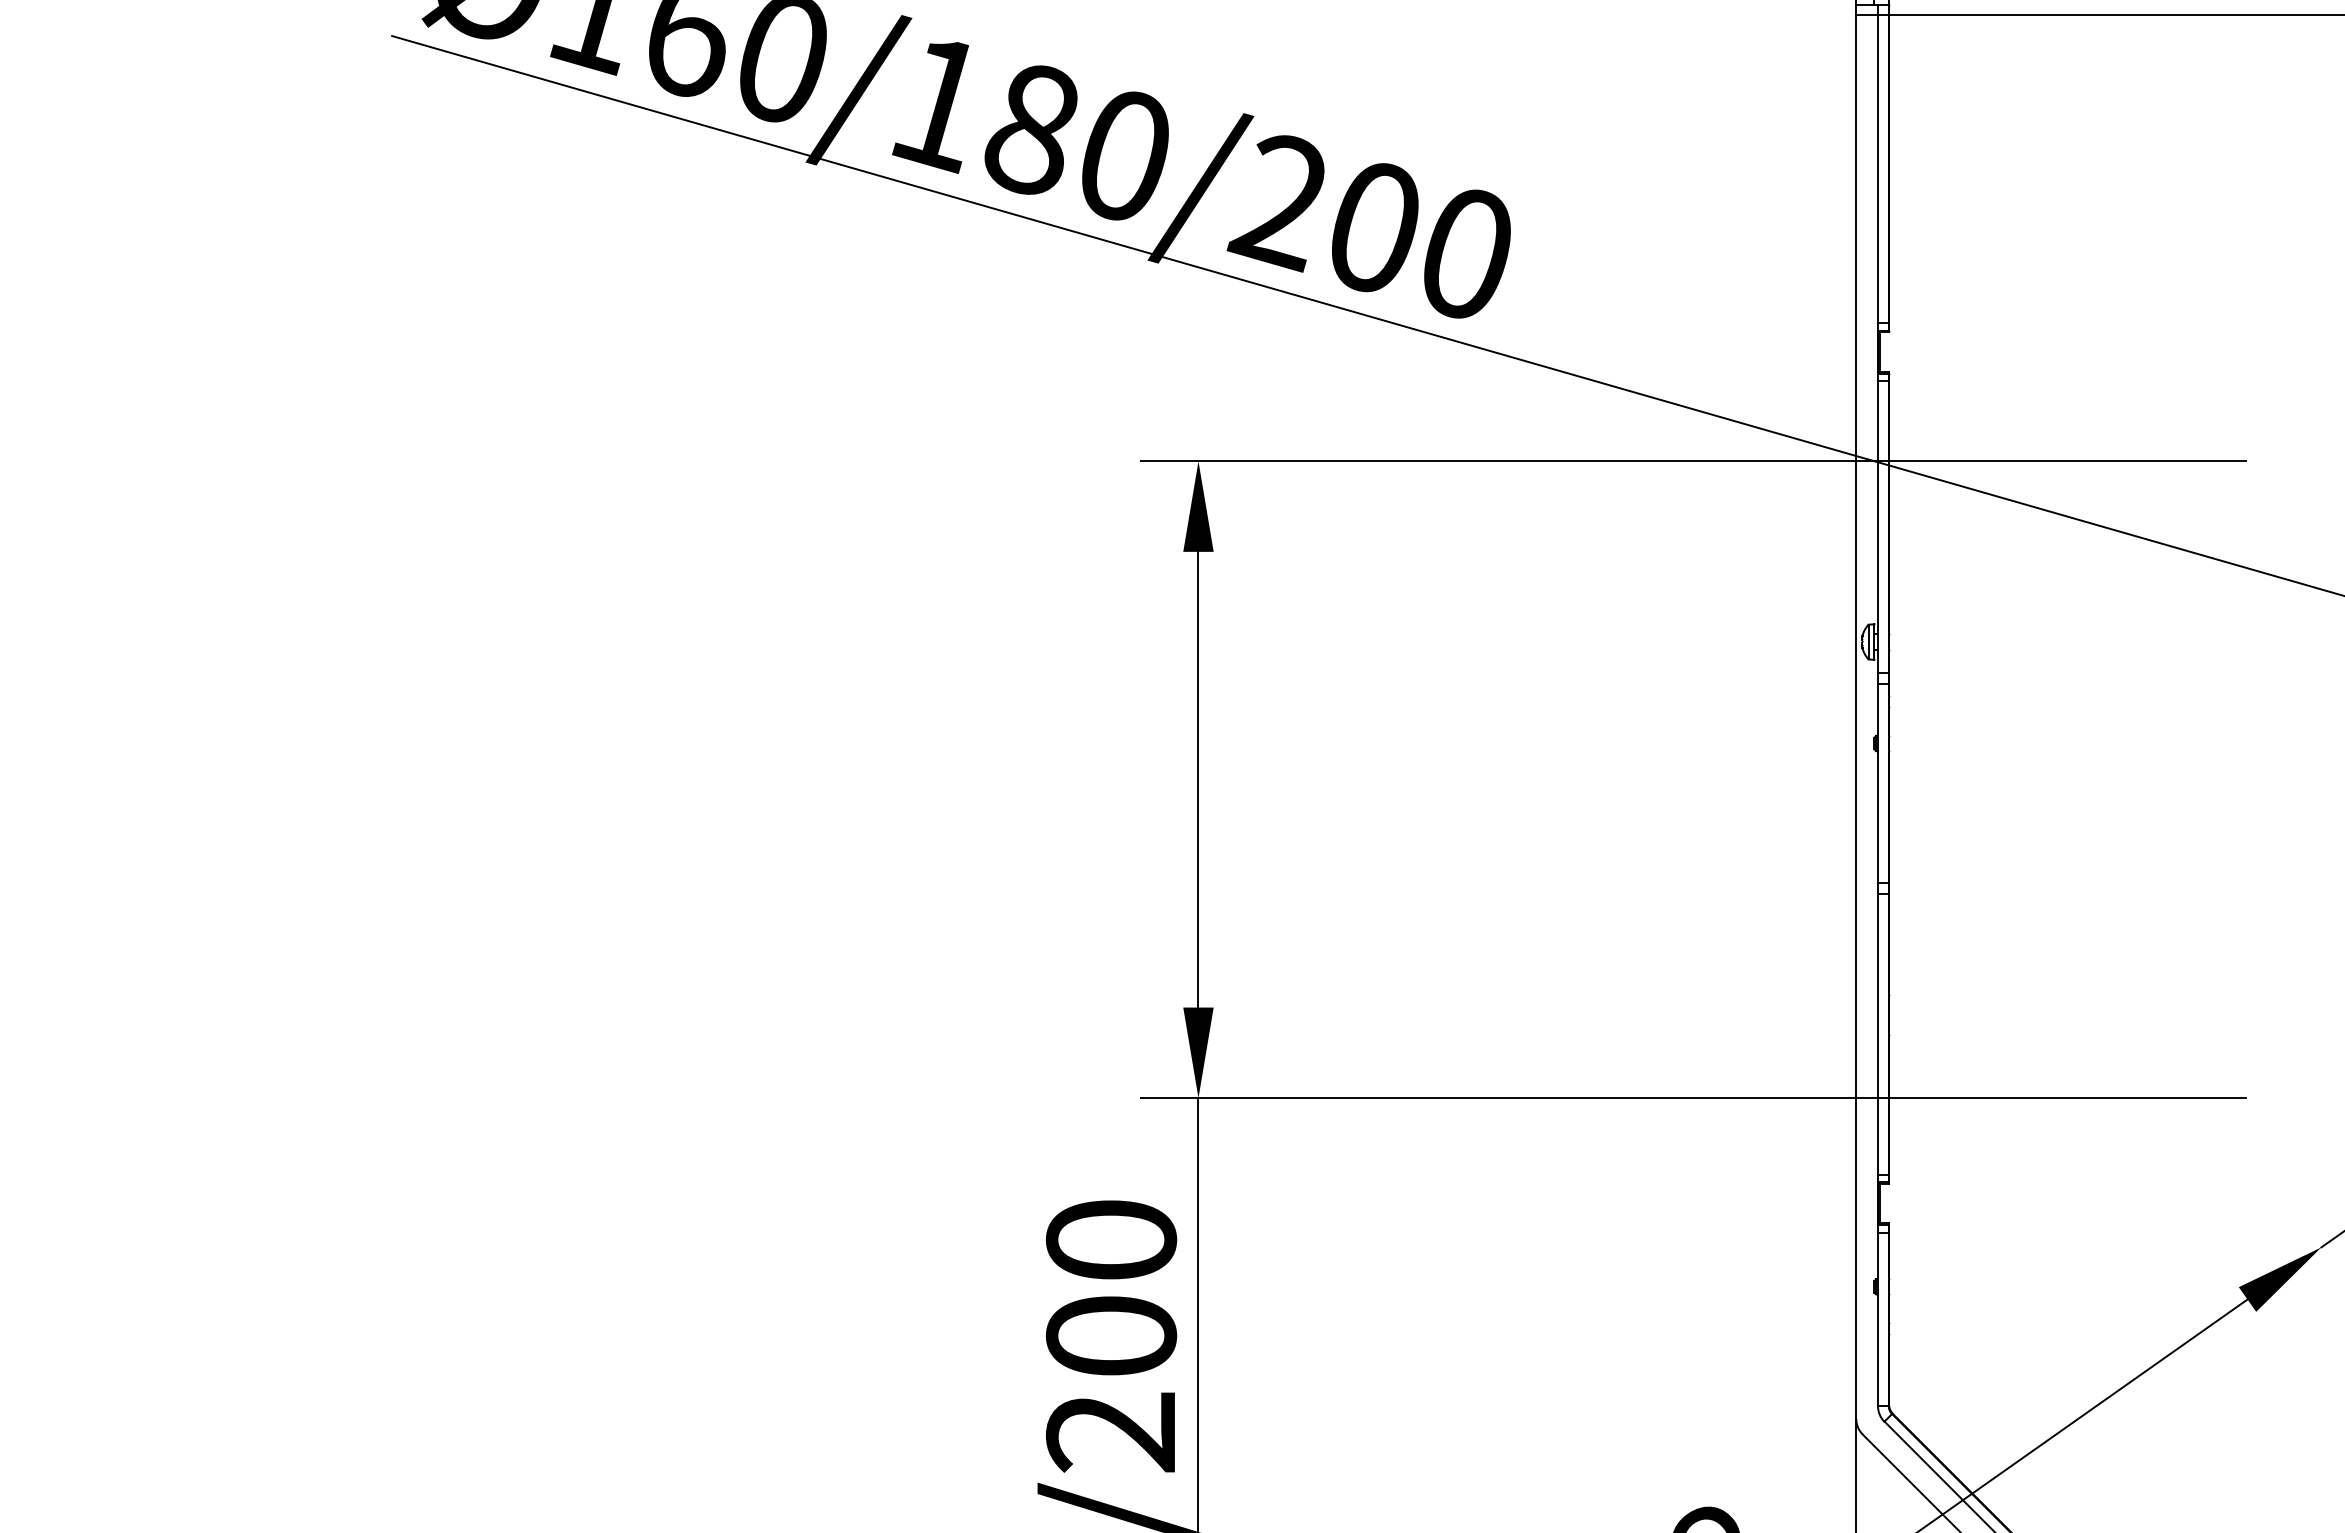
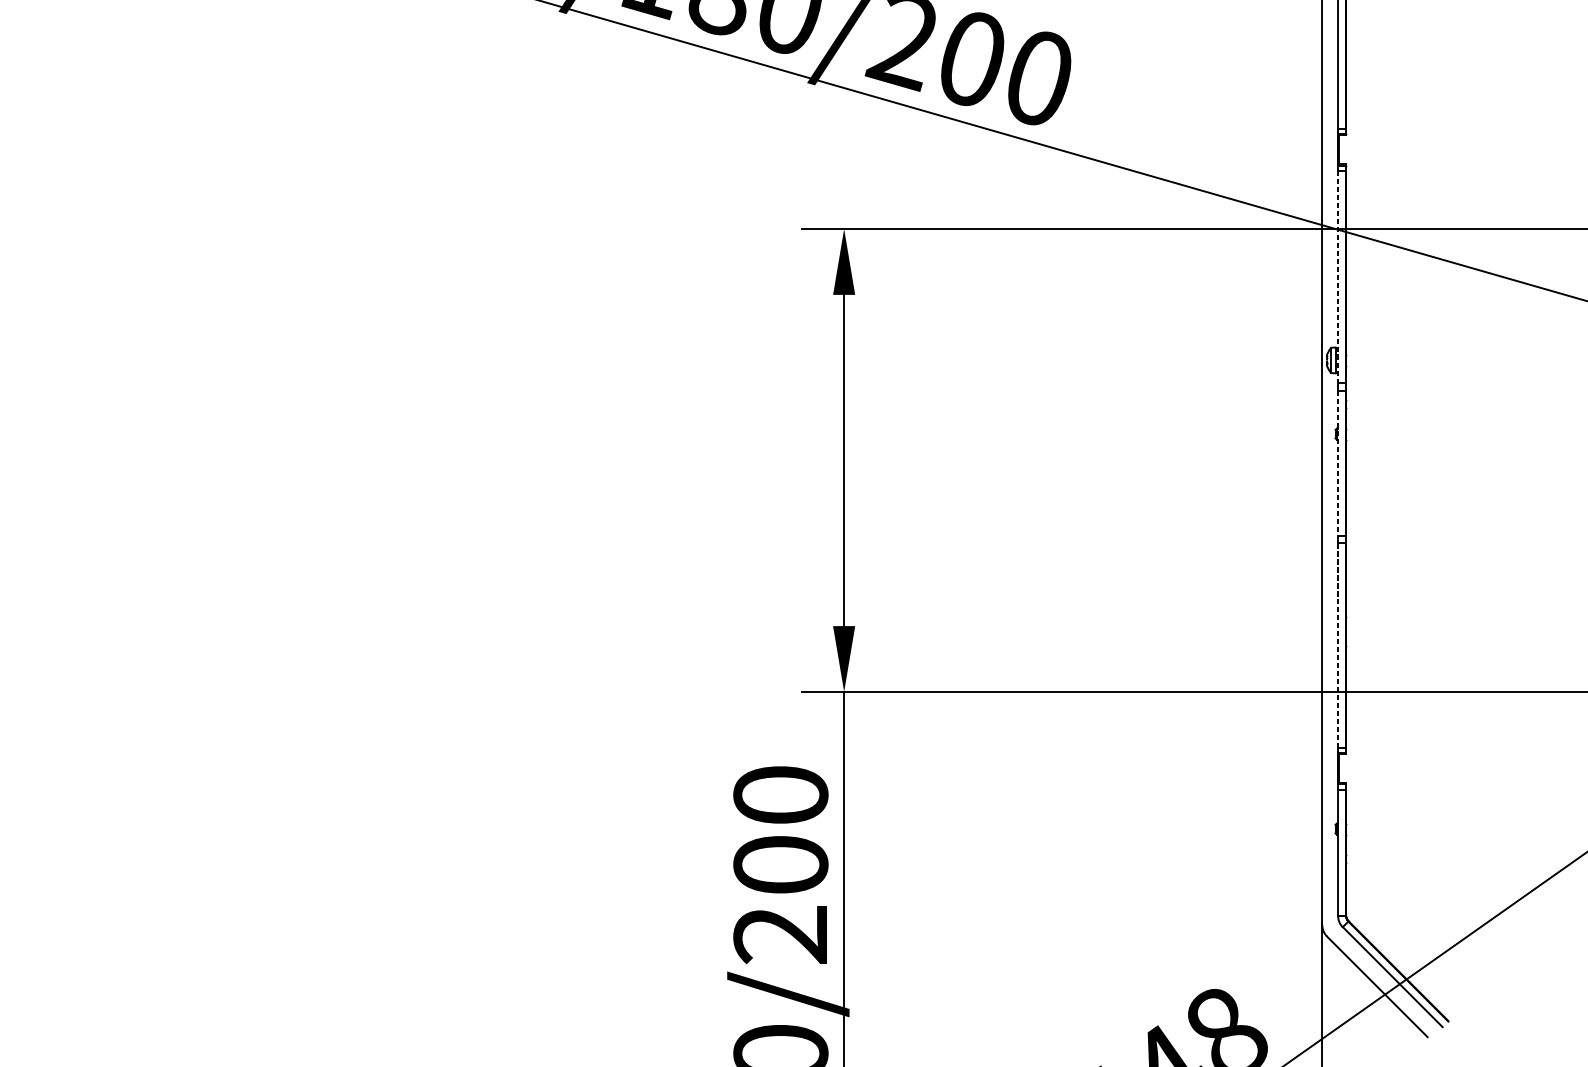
line: (1878, 527) -> (1338, 277), solid -> dashed
line: (1878, 783) -> (1338, 463), solid -> dashed
line: (1878, 1034) -> (1338, 645), solid -> dashed

